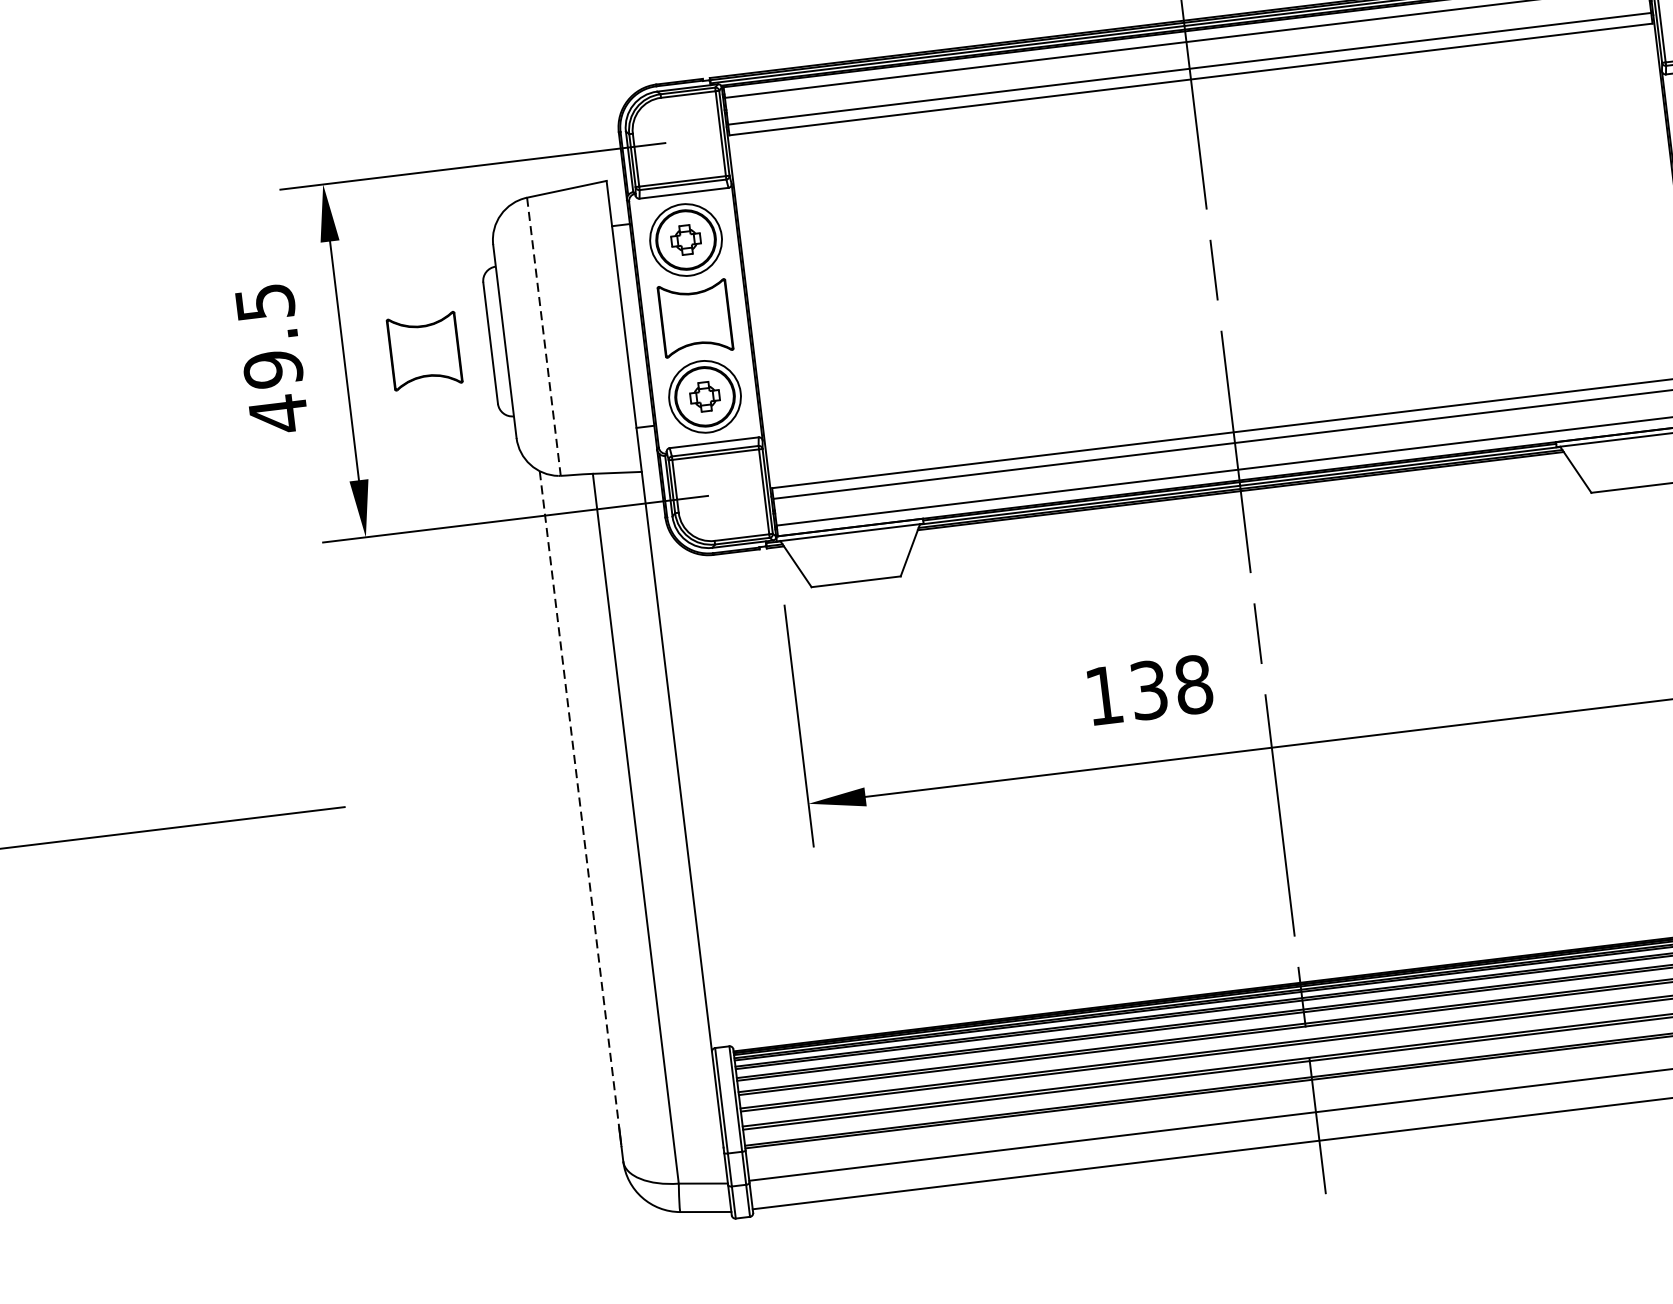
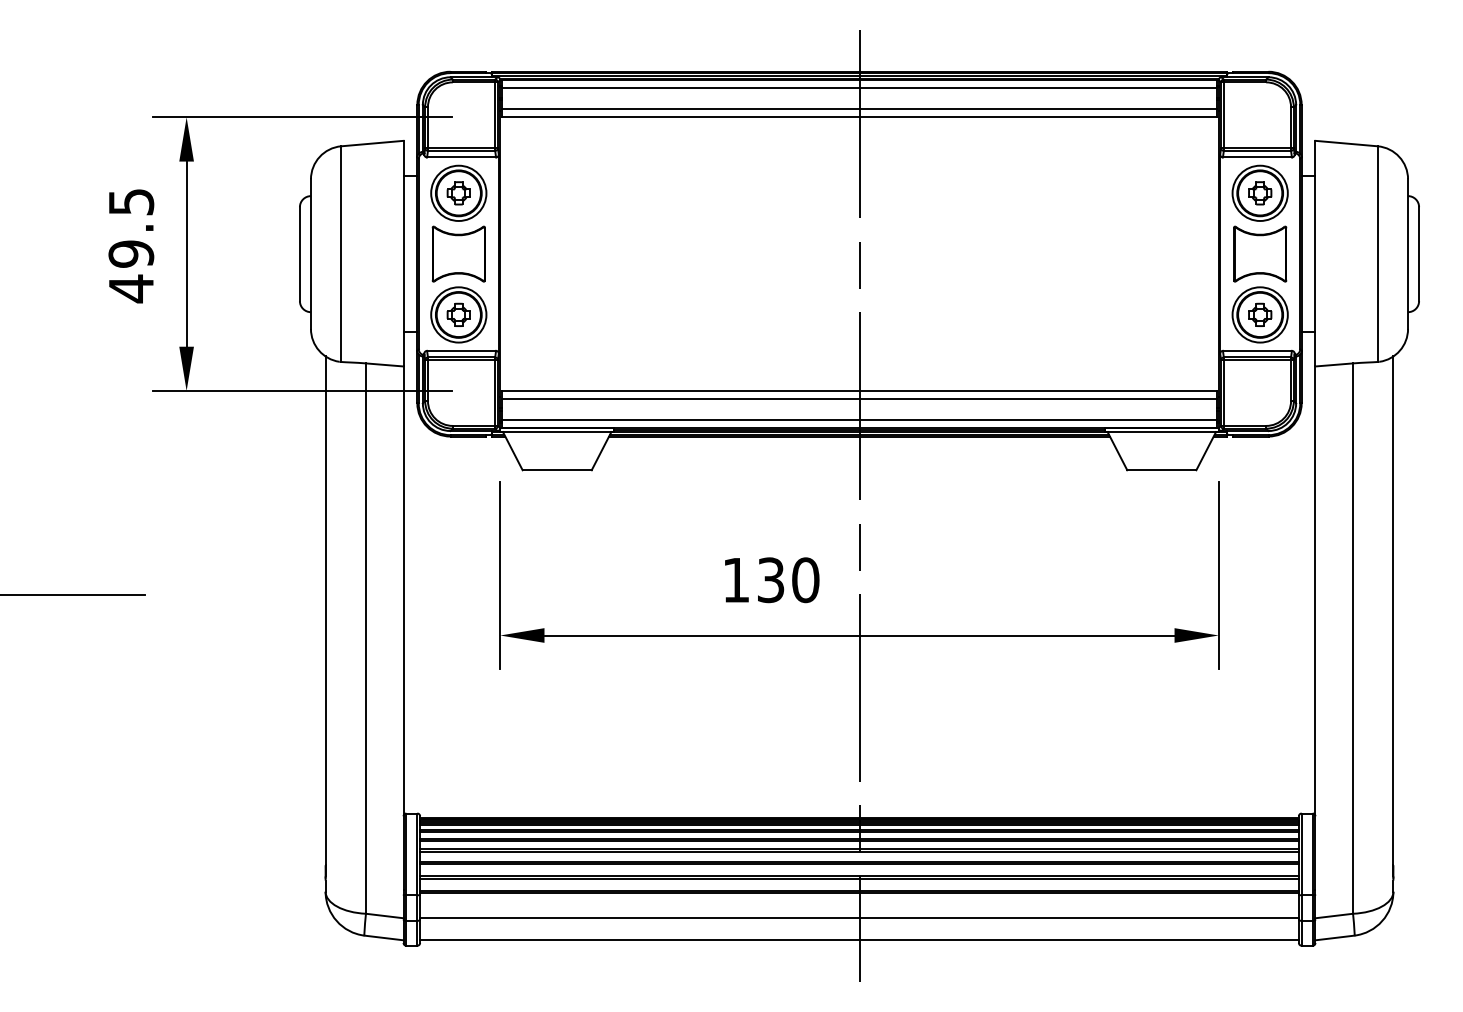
line: (544, 337) -> (341, 254), dashed -> solid
part: (424, 350) -> (248, 253), removed
text: (1193, 683) -> (805, 579), 138 -> 130
line: (579, 800) -> (325, 611), dashed -> solid

